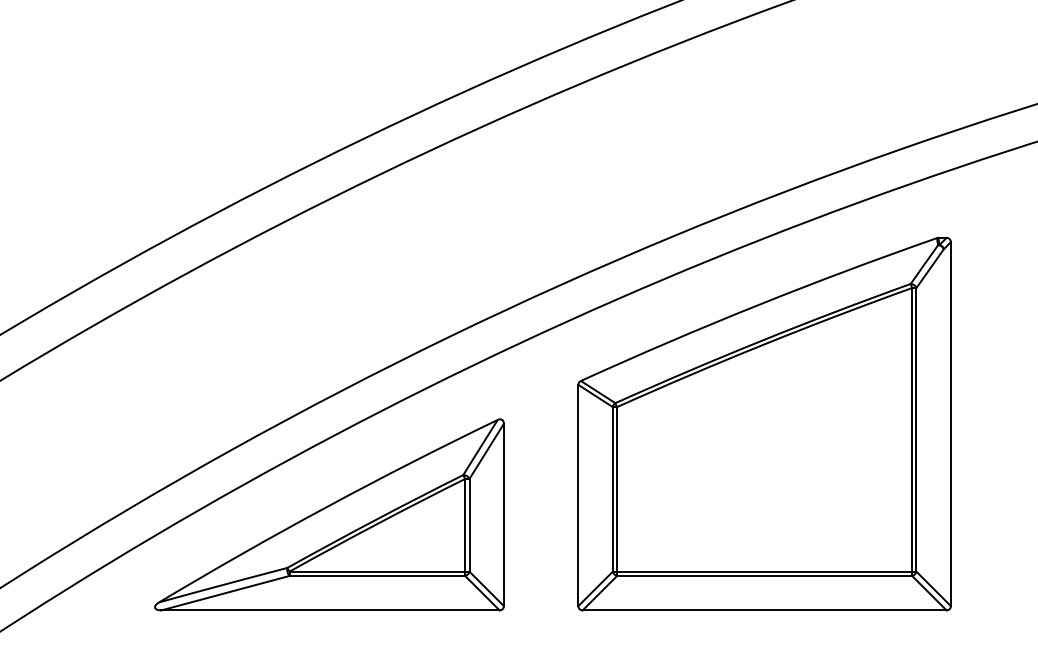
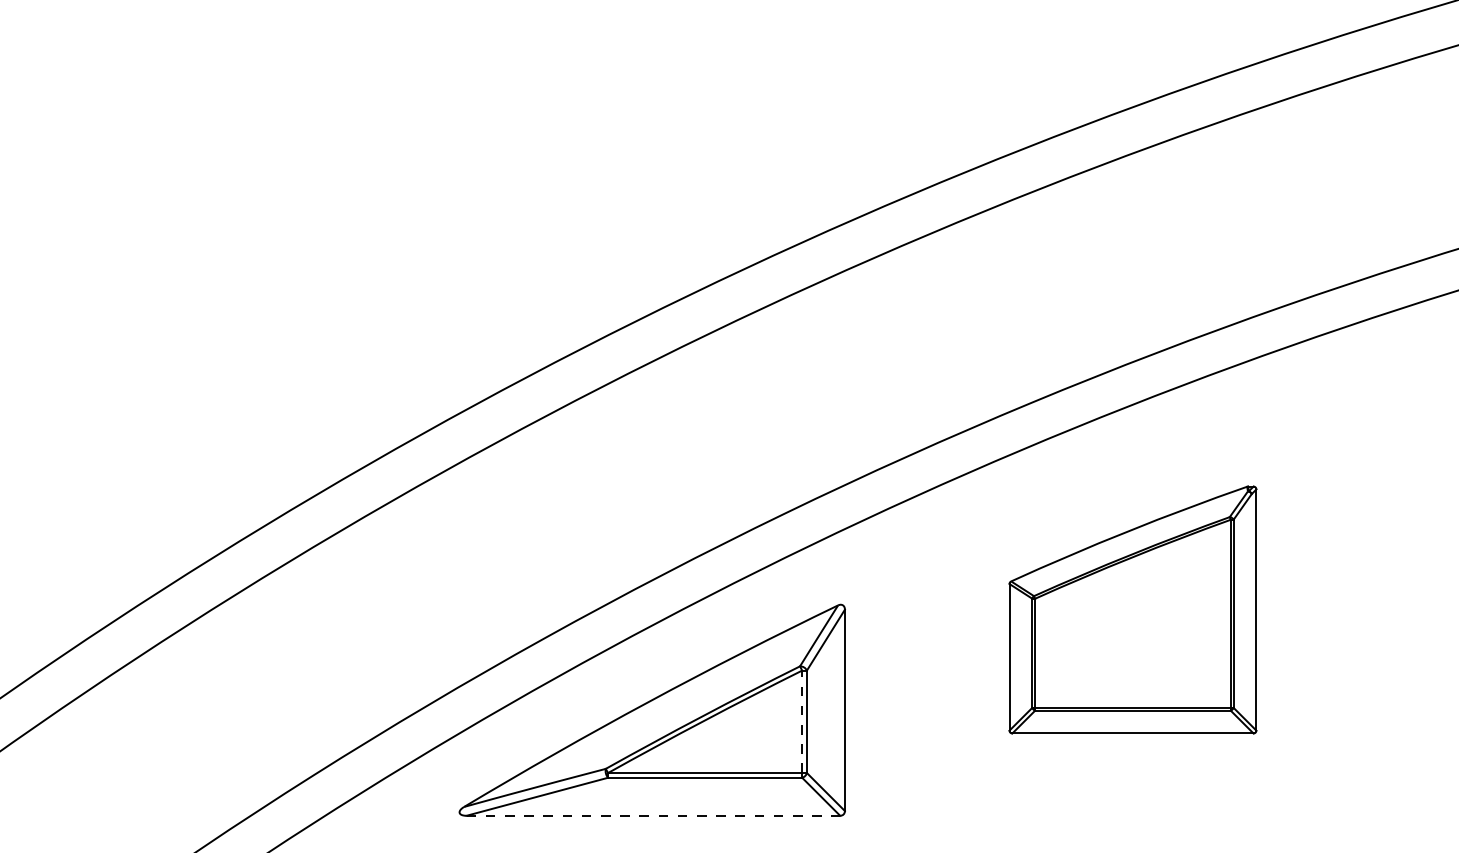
part: (764, 423) -> (1132, 609), size x0.6
line: (465, 525) -> (802, 721), solid -> dashed
line: (330, 610) -> (653, 815), solid -> dashed

